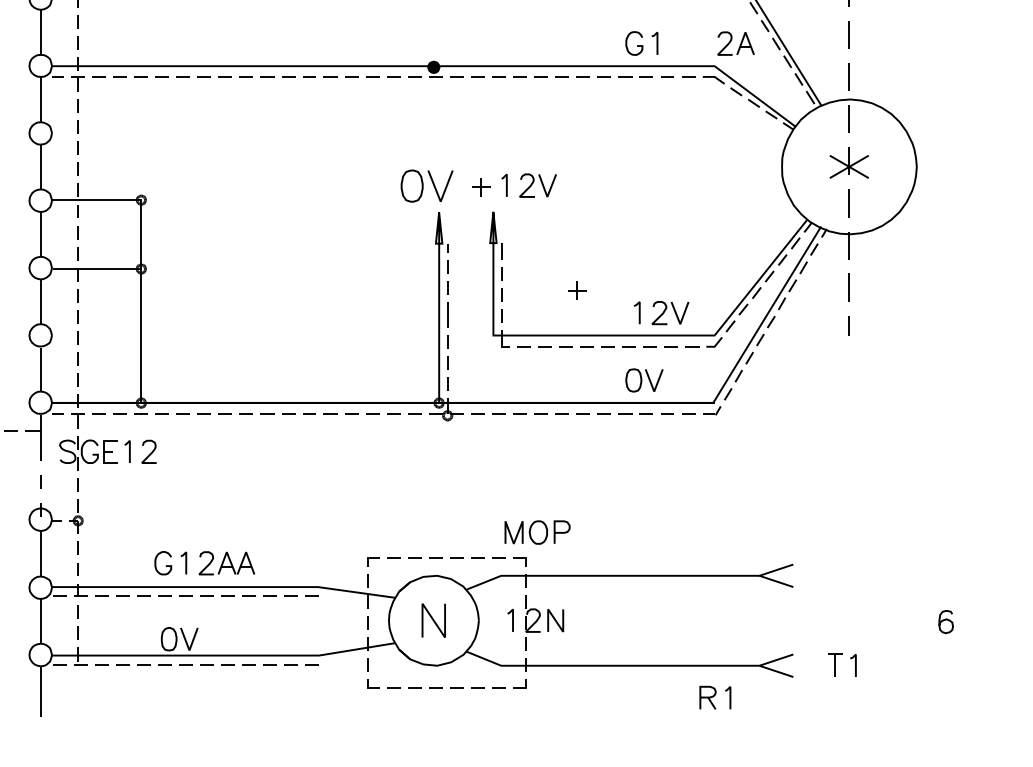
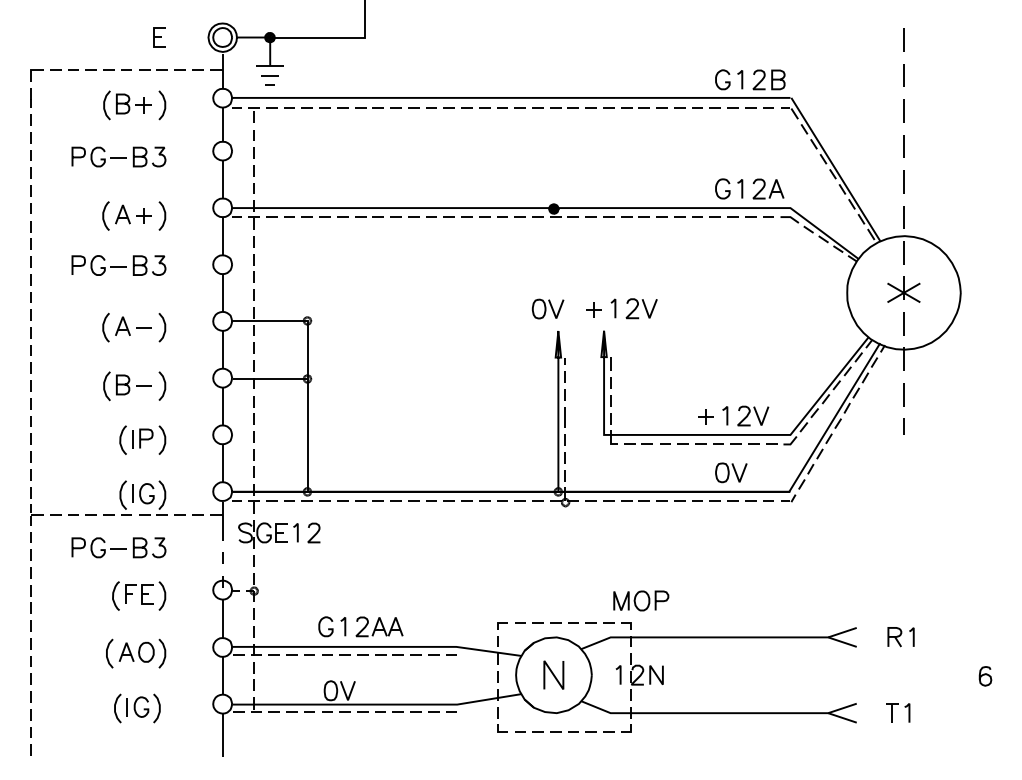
part: (736, 42) -> (768, 188), moved
part: (426, 185) -> (547, 308), size x0.71
part: (577, 289) -> (705, 416), moved
part: (714, 698) -> (900, 637), moved

